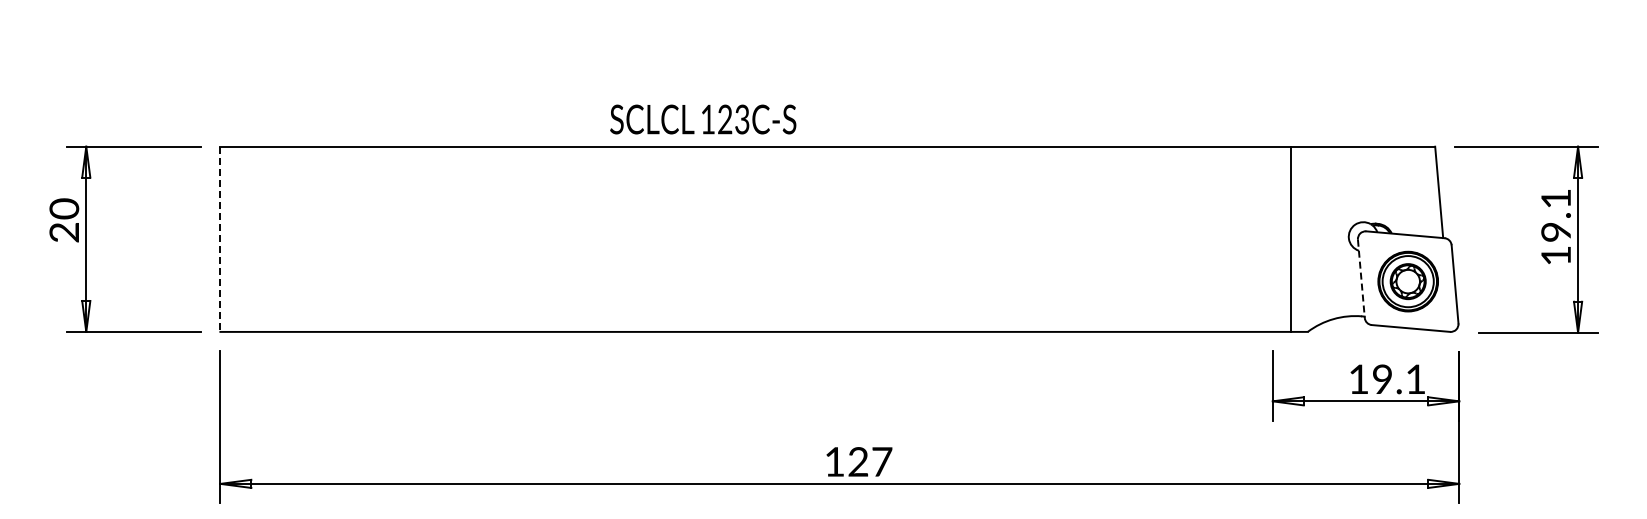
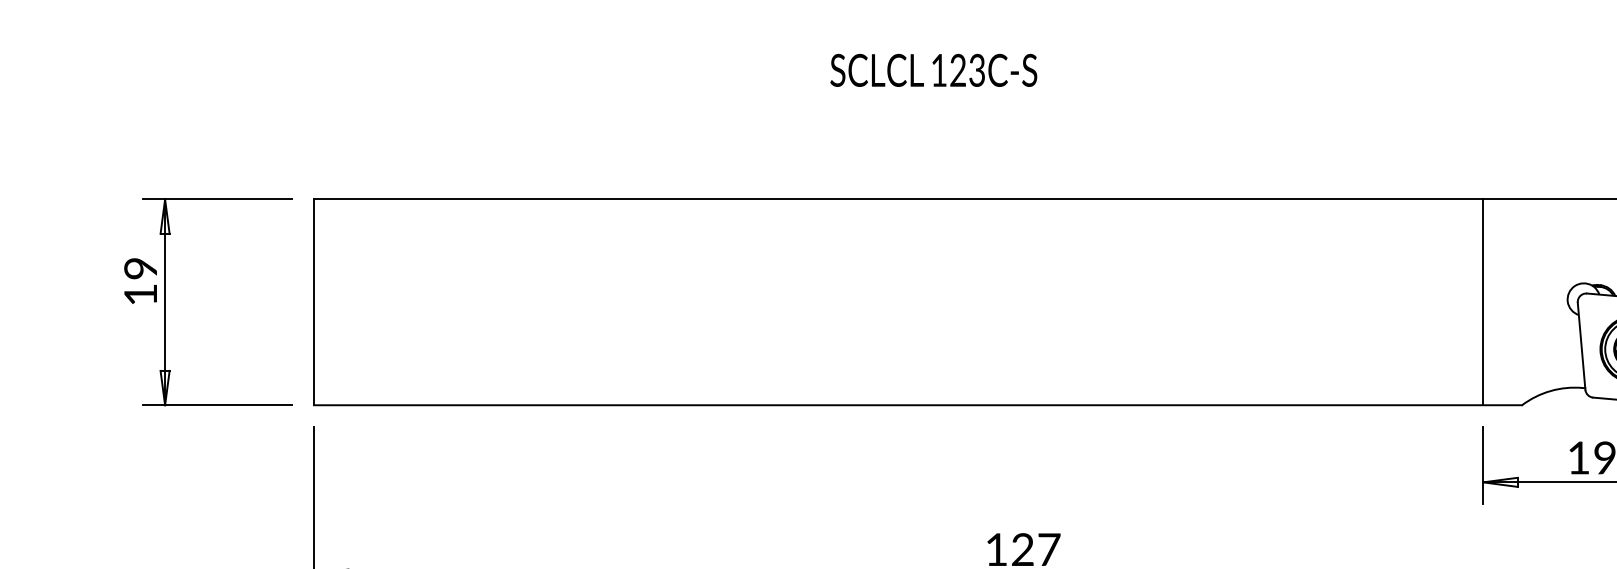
text: (703, 119) -> (934, 70), moved
text: (64, 220) -> (140, 281), 20 -> 19
line: (1290, 238) -> (1482, 301), moved
line: (220, 239) -> (314, 302), dashed -> solid
line: (1361, 279) -> (1581, 347), dashed -> solid

